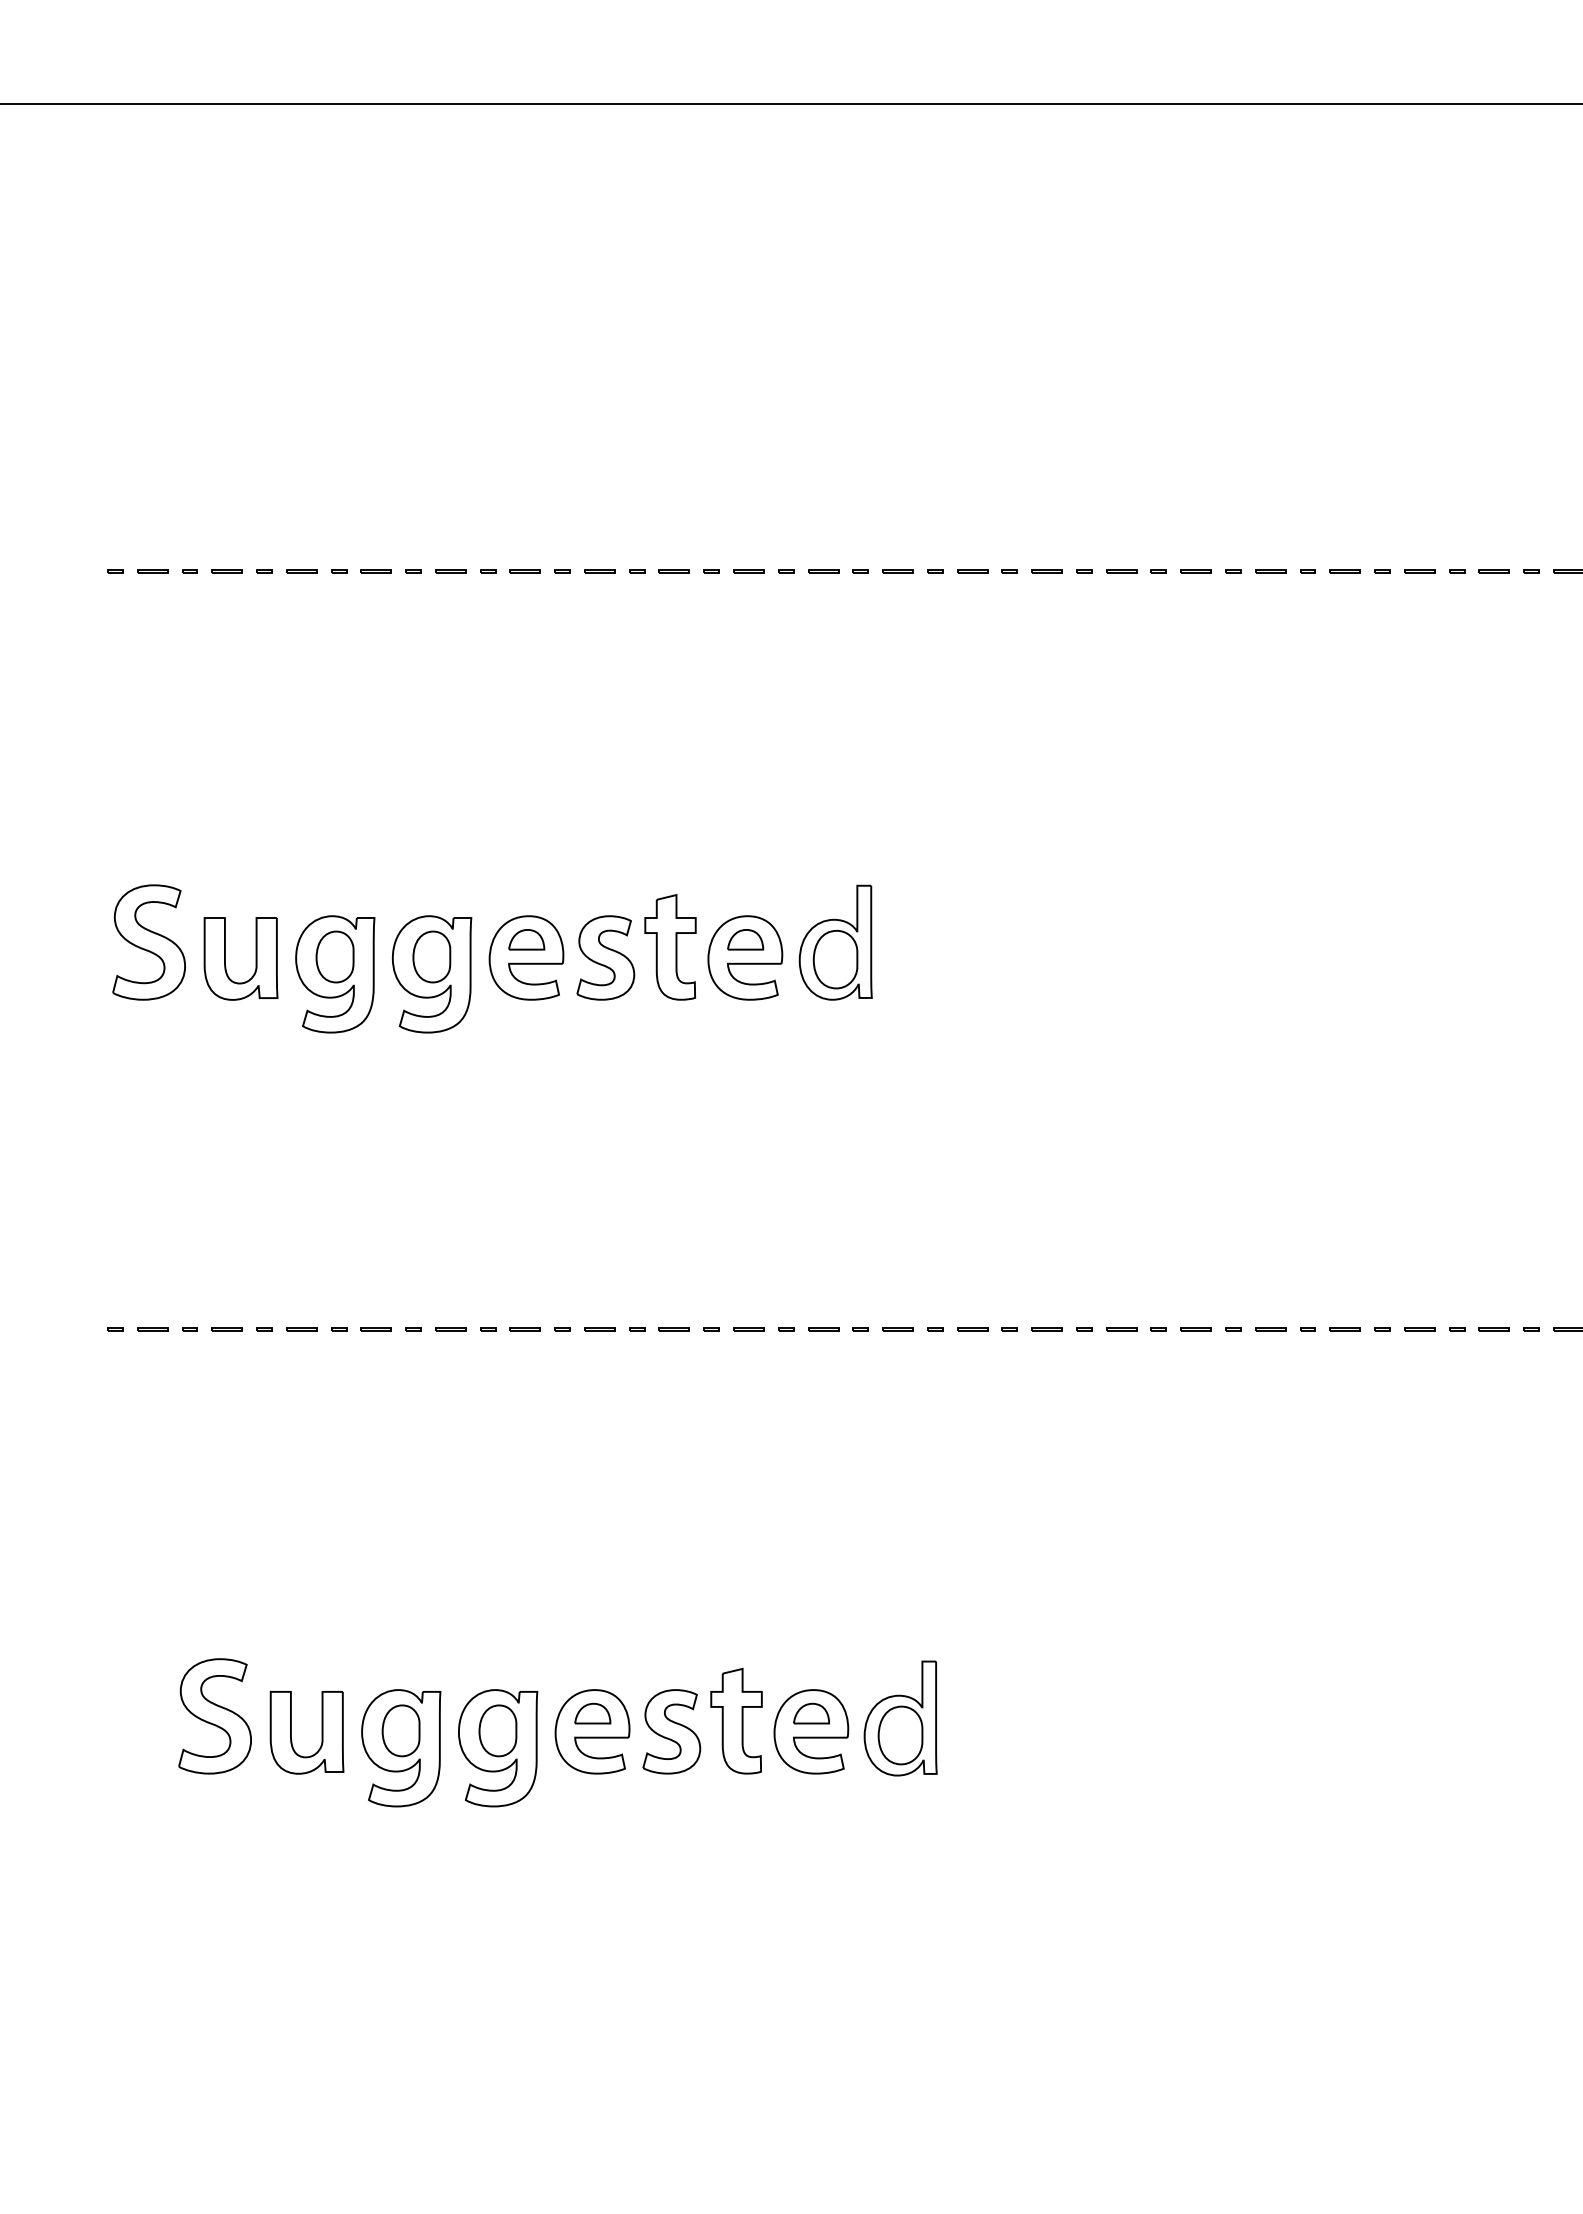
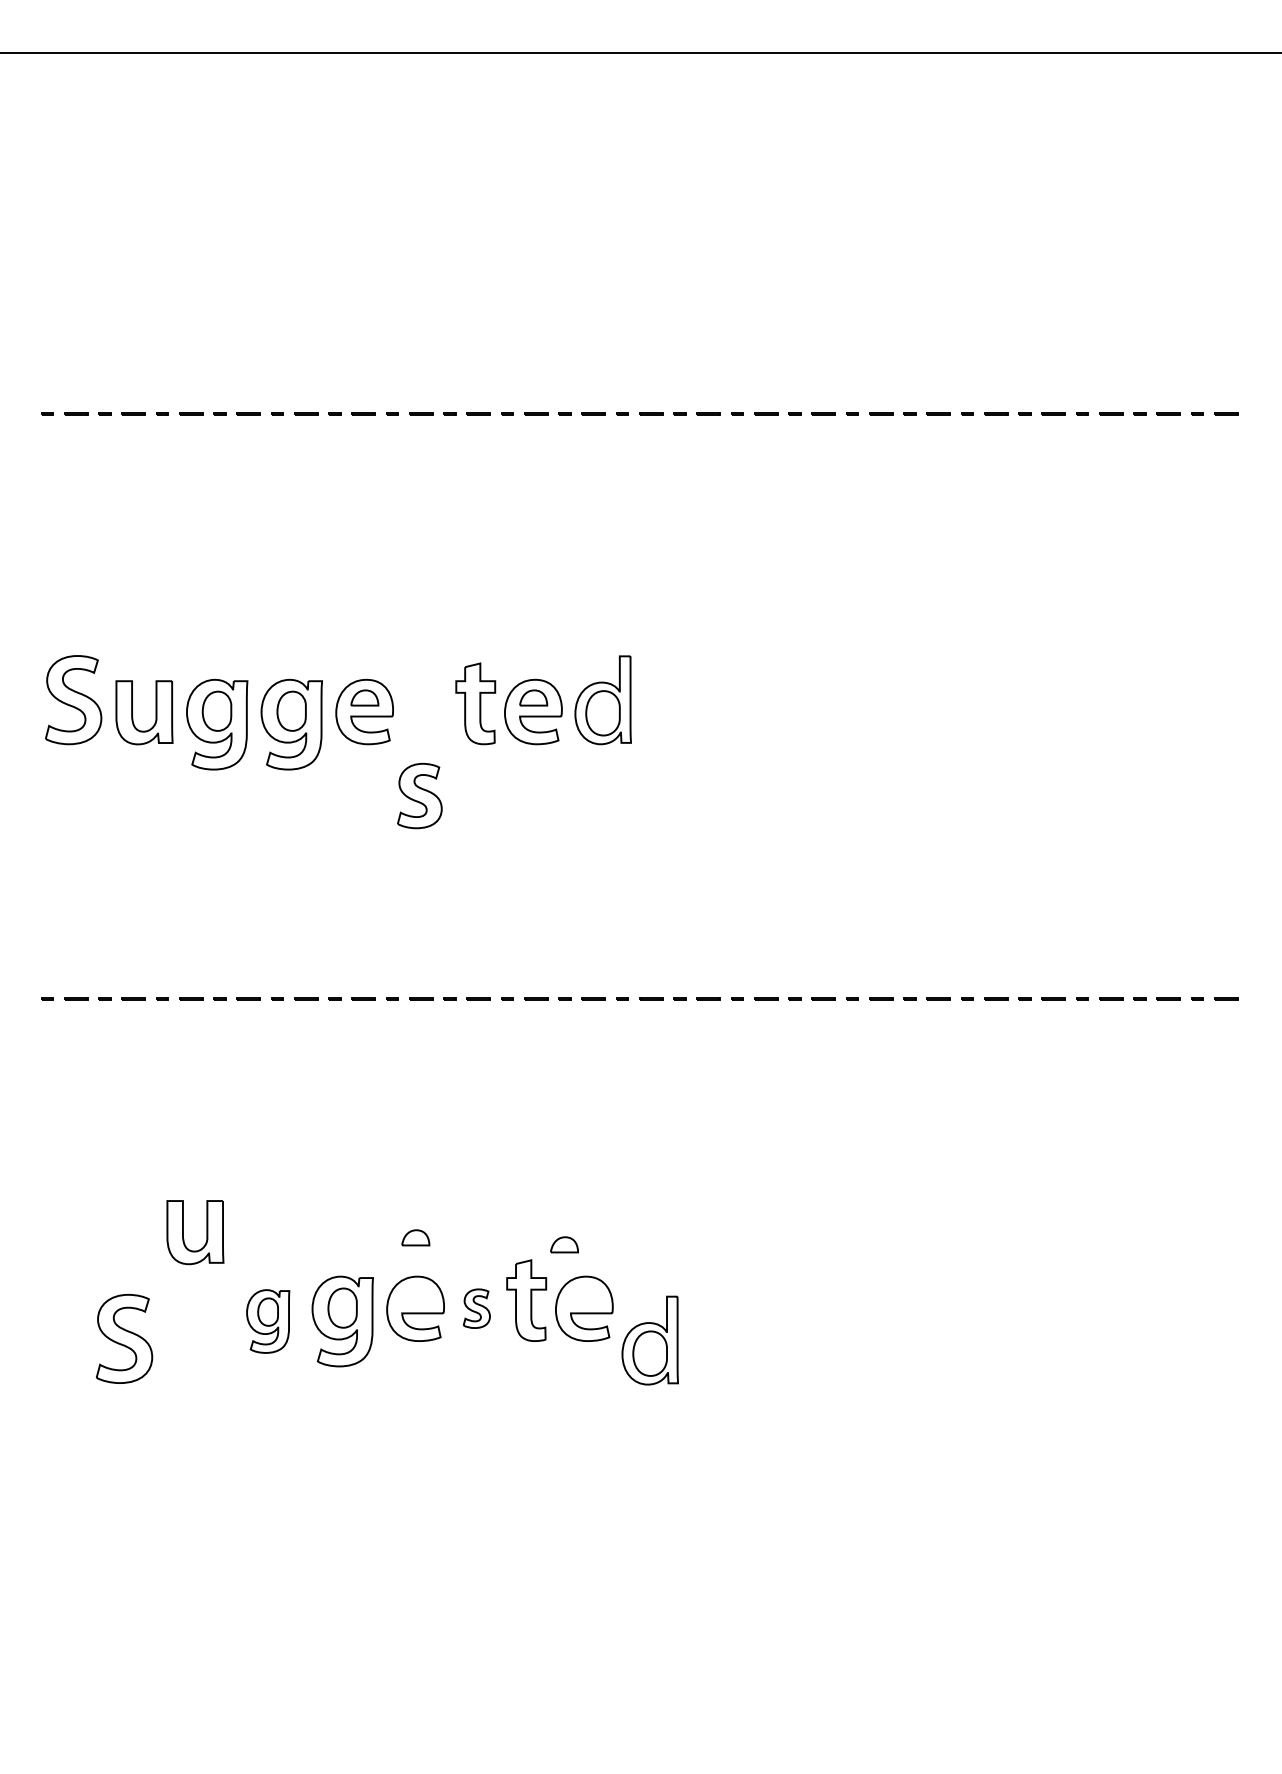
part: (605, 957) -> (419, 795), moved
part: (592, 1713) -> (415, 1237), moved
part: (811, 1713) -> (564, 1244), moved
part: (215, 1715) -> (124, 1338), moved
part: (899, 1718) -> (649, 1340), moved
part: (671, 1731) -> (476, 1308), size x0.6
part: (321, 1732) -> (206, 1232), moved
part: (401, 1748) -> (268, 1321), size x0.7

